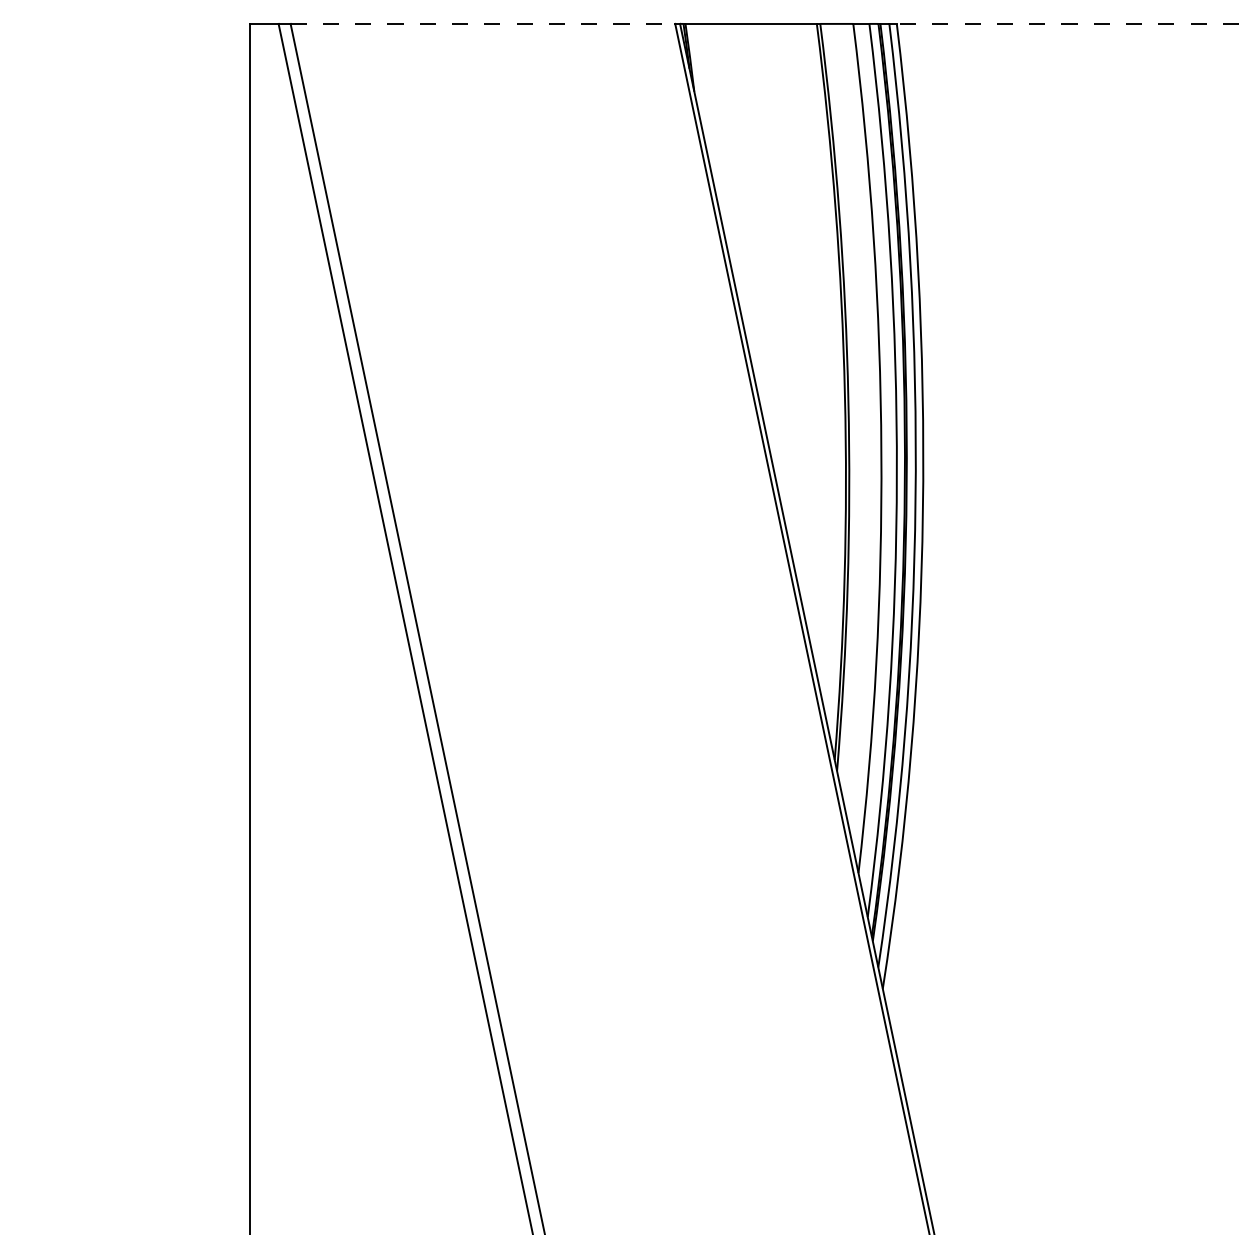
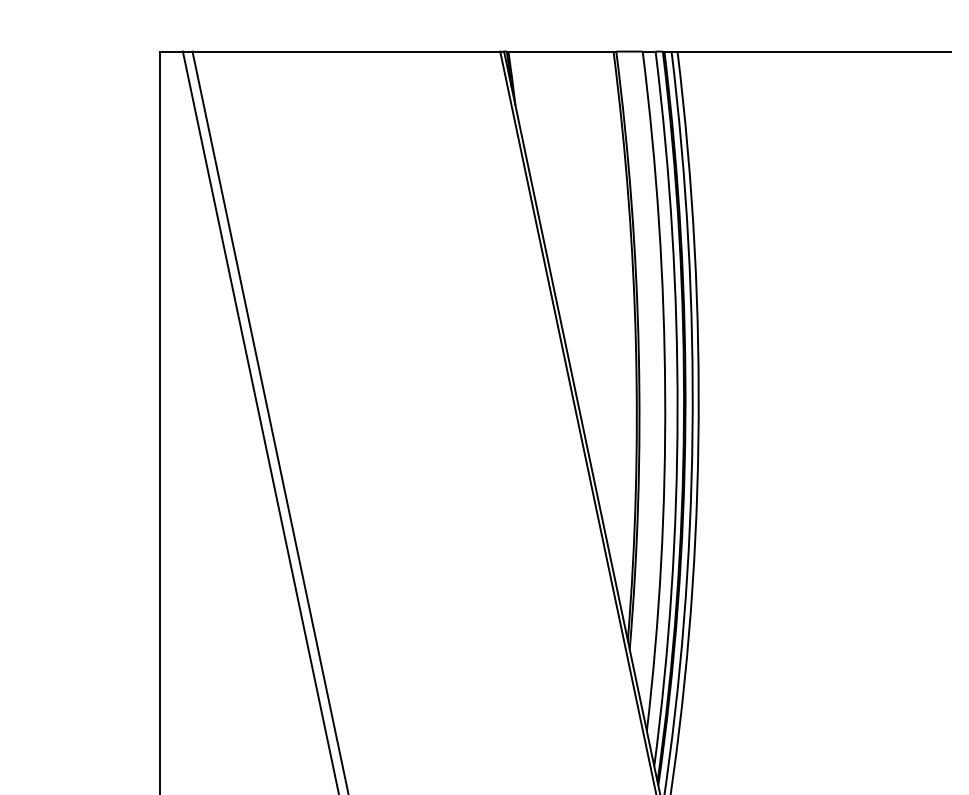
line: (483, 23) -> (346, 51), dashed -> solid
line: (1067, 23) -> (814, 51), dashed -> solid

